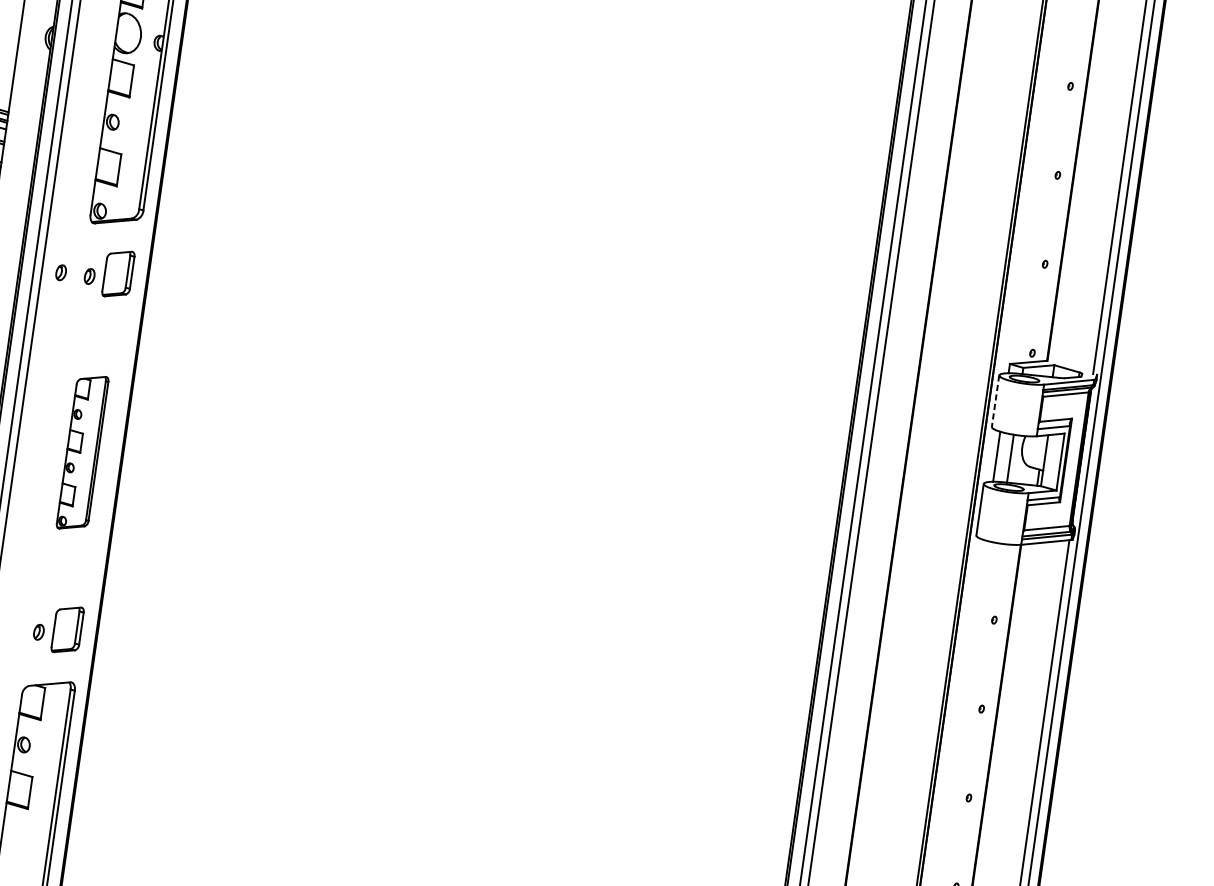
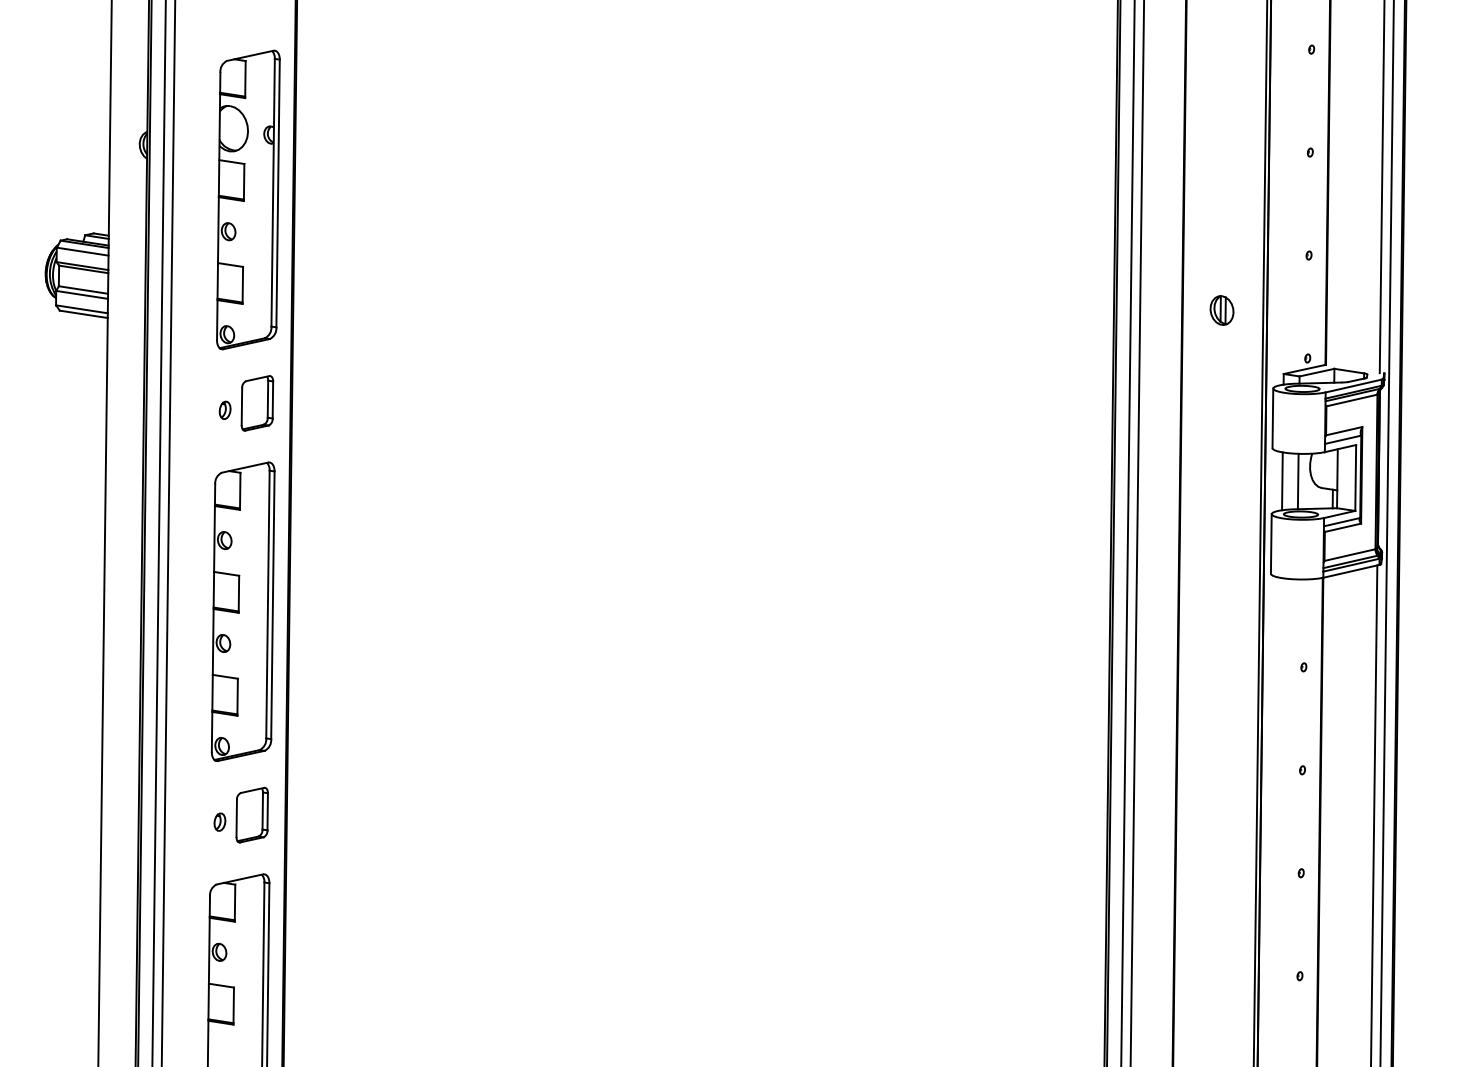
part: (60, 271) -> (191, 409), removed
part: (963, 302) -> (1221, 310), added
line: (995, 401) -> (1272, 418), dashed -> solid
part: (82, 452) -> (242, 611), size x1.67

